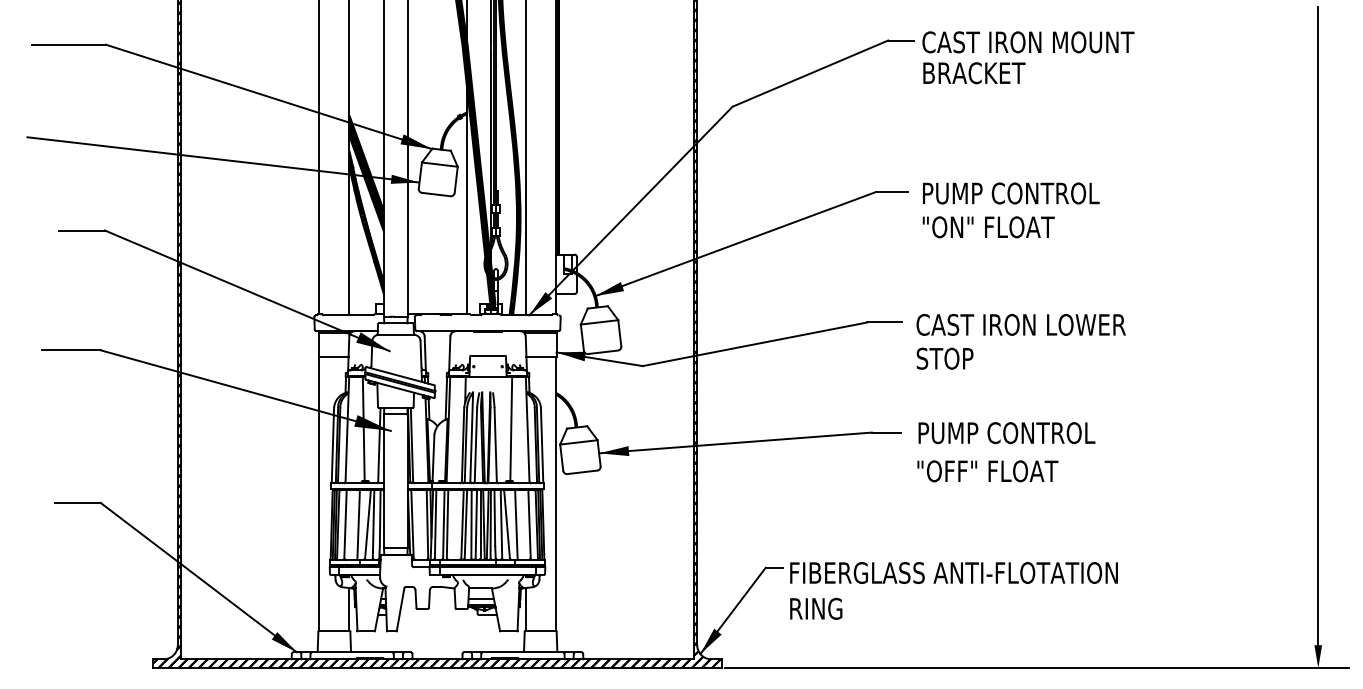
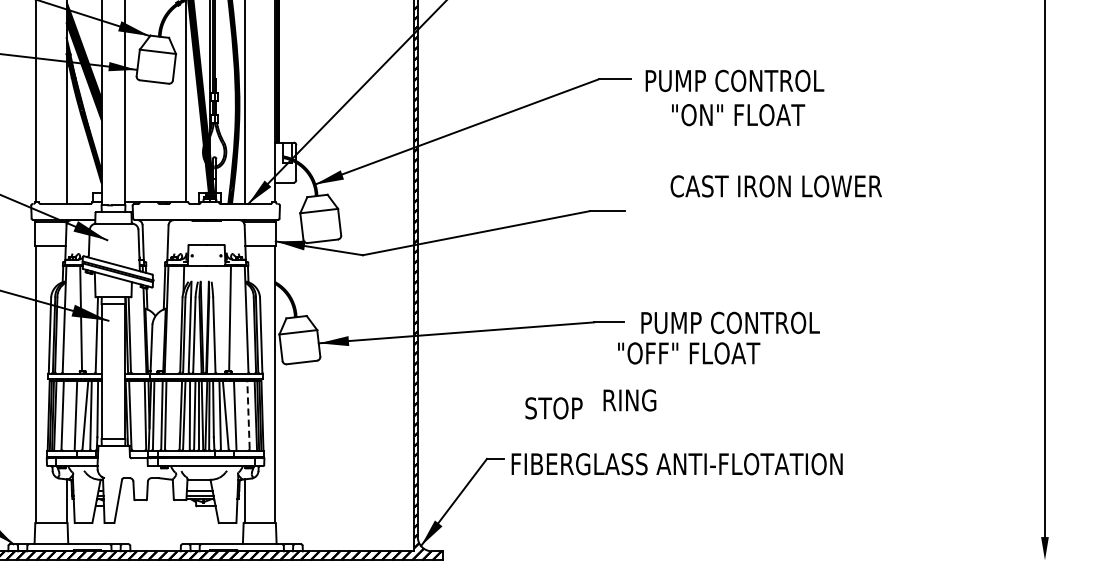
text: (988, 227) -> (738, 115), moved
text: (1020, 324) -> (775, 185), moved
text: (944, 358) -> (553, 408), moved
text: (987, 471) -> (688, 353), moved
line: (529, 524) -> (248, 415), solid -> dashed
text: (816, 608) -> (630, 400), moved
line: (1036, 668) -> (760, 560), removed

